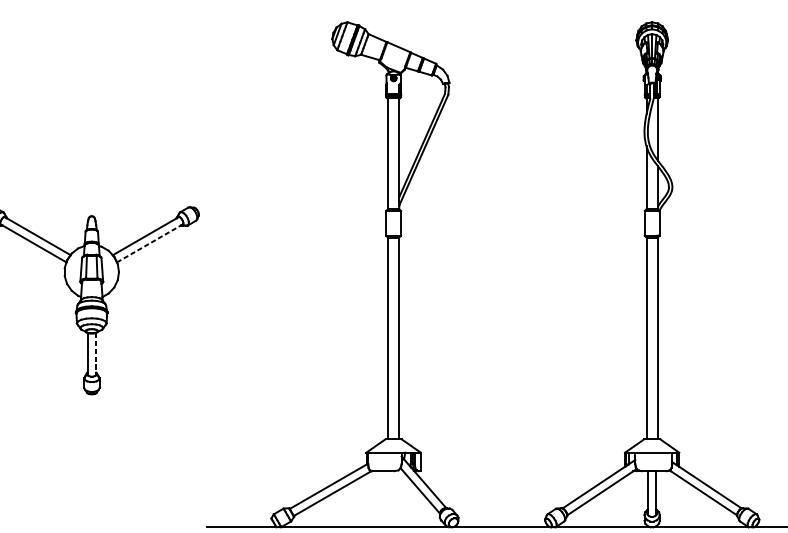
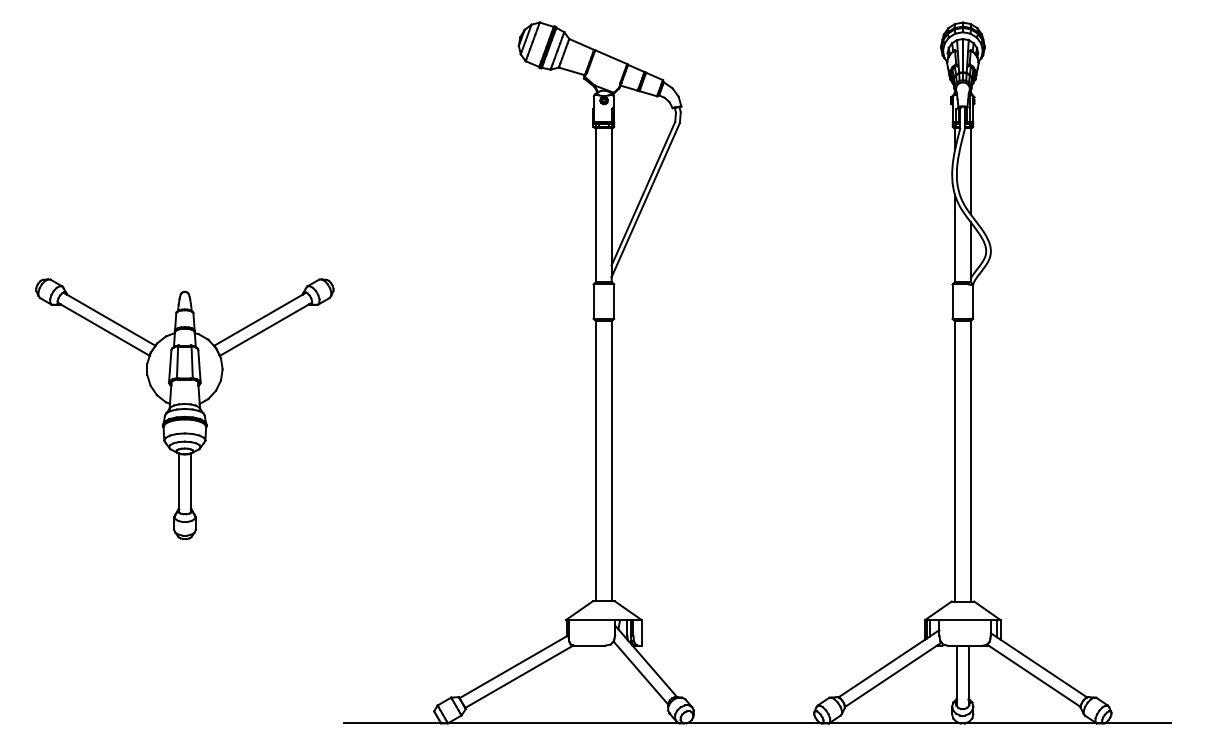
line: (149, 243) -> (264, 329), dashed -> solid
line: (95, 352) -> (190, 481), dashed -> solid

